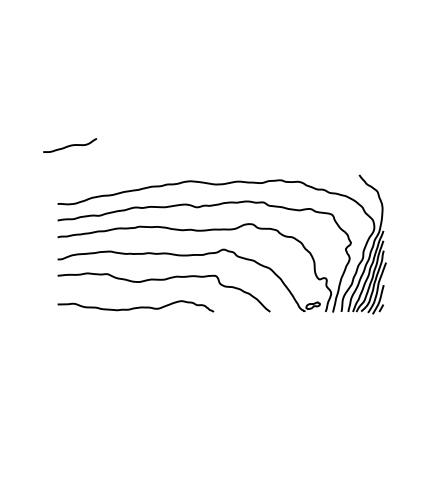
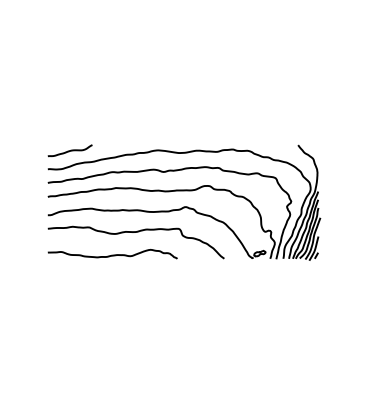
curve: (69, 145) -> (69, 150), moved

